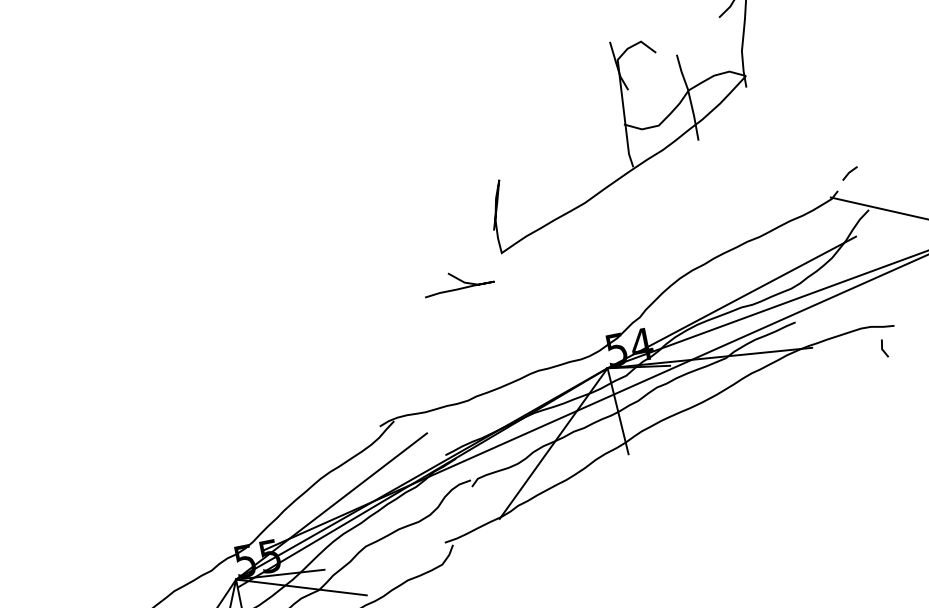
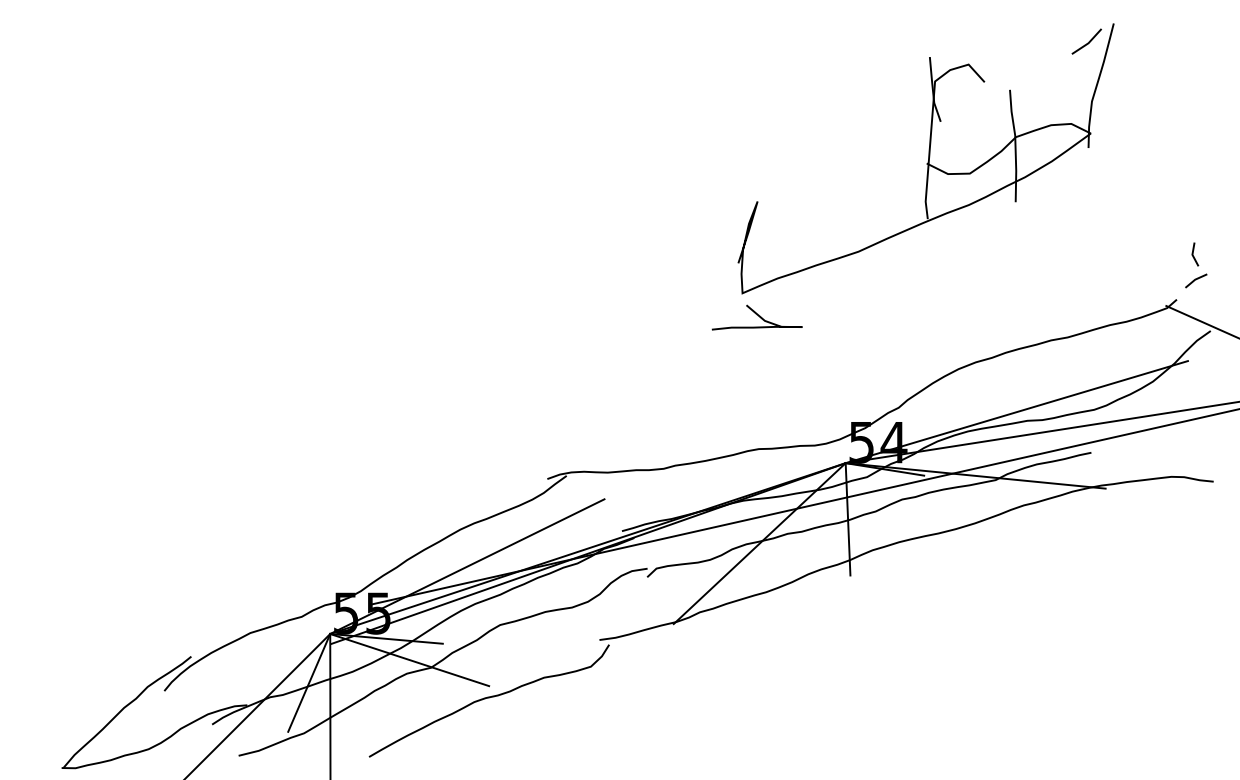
curve: (458, 279) -> (757, 315), moved
line: (882, 348) -> (1193, 254), moved

